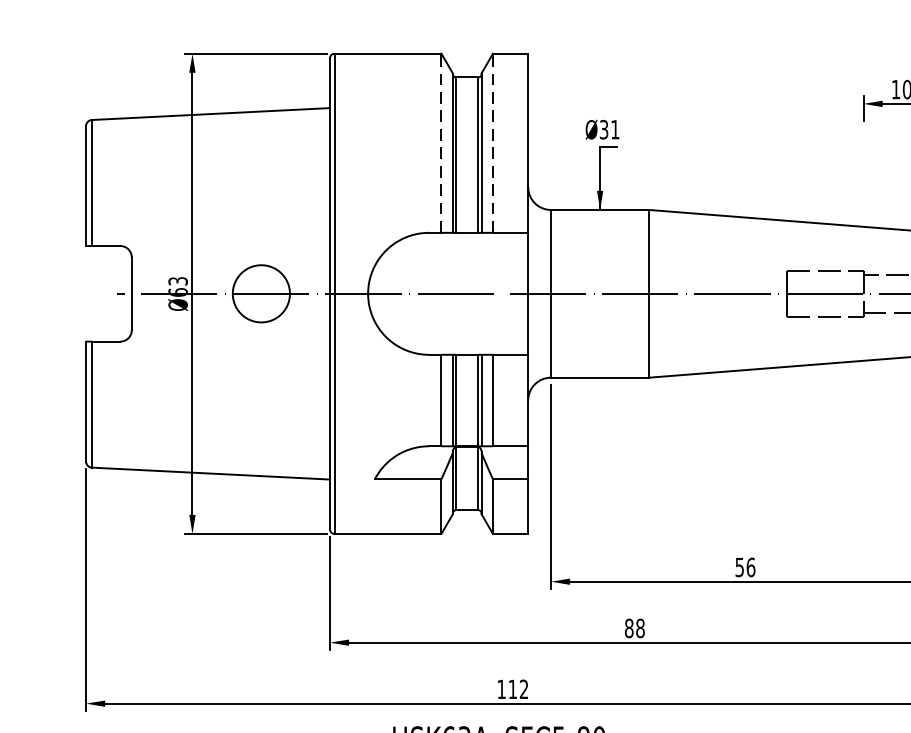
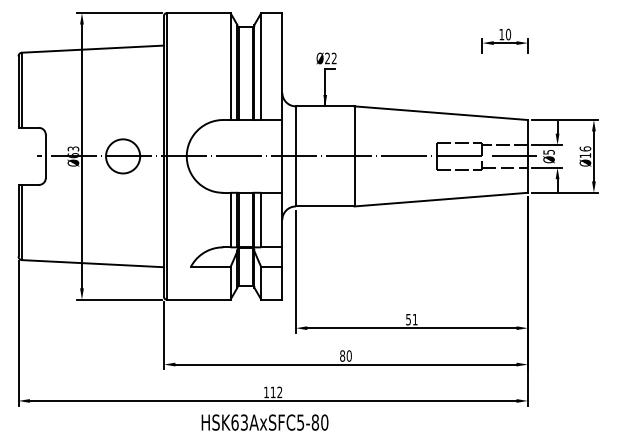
text: (608, 129) -> (330, 58), Ø31 -> Ø22
line: (441, 143) -> (230, 66), dashed -> solid
line: (493, 143) -> (261, 66), dashed -> solid
text: (749, 567) -> (414, 319), 56 -> 51
text: (639, 627) -> (348, 355), 88 -> 80

